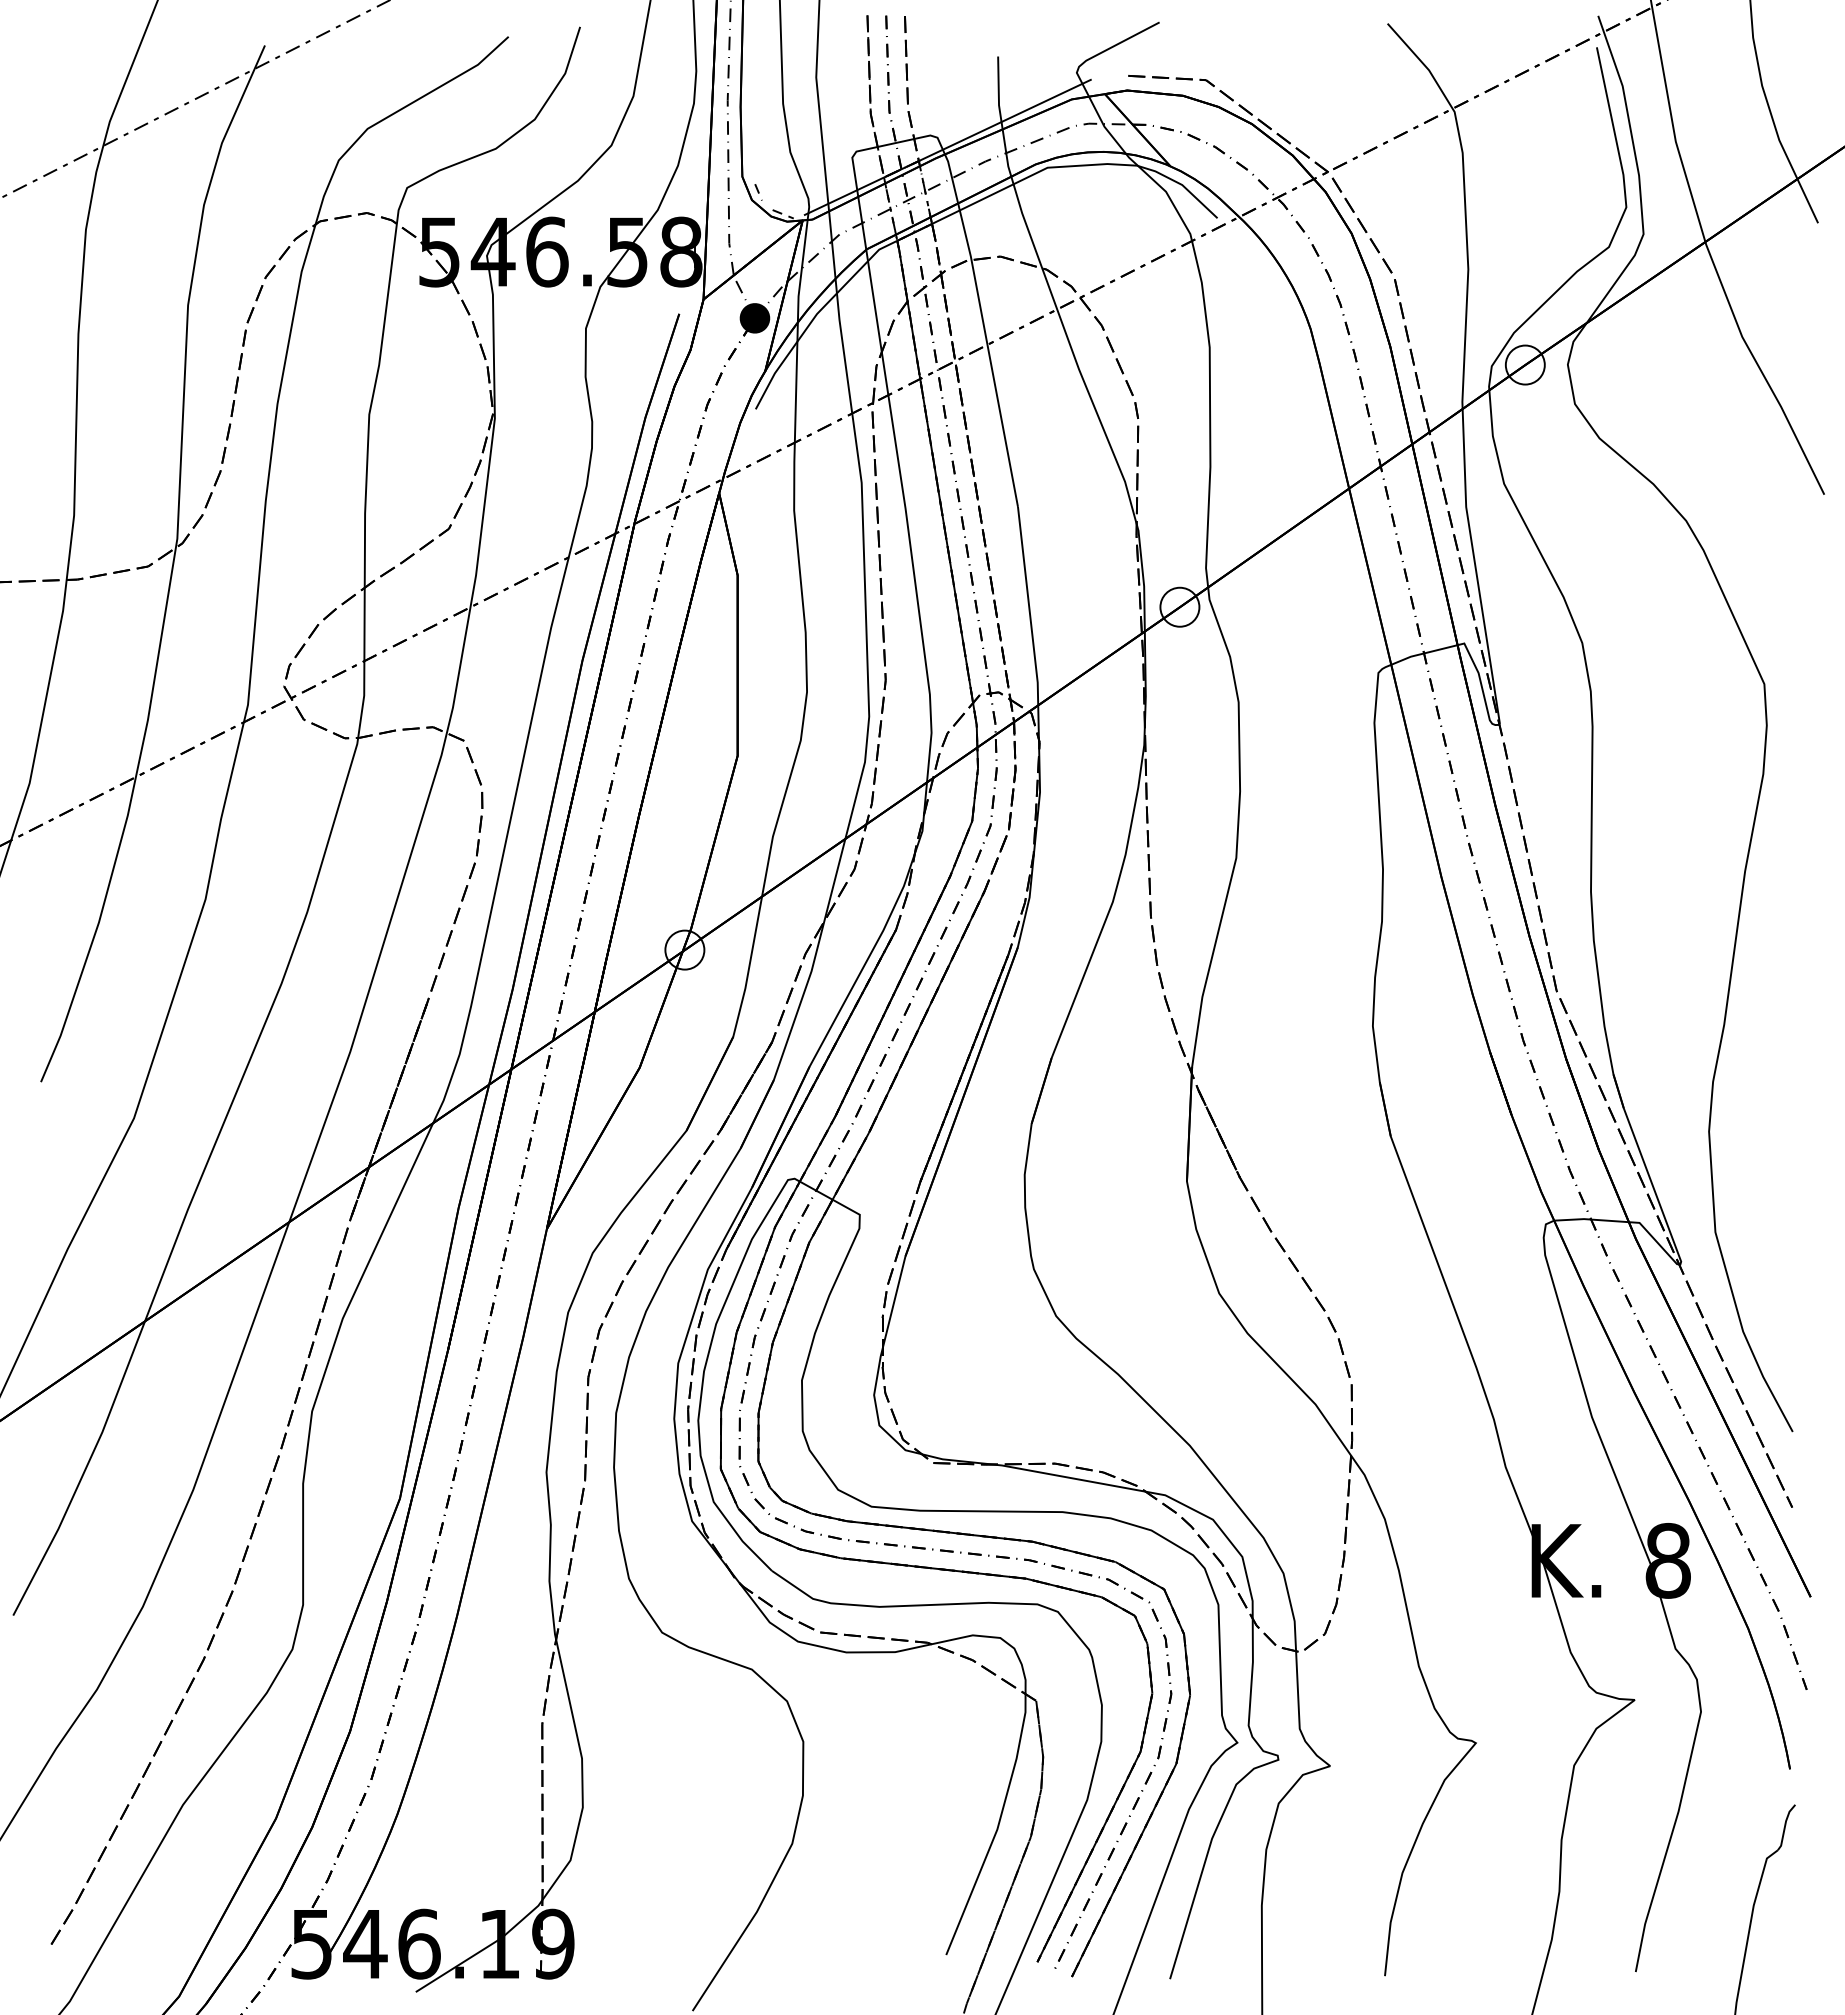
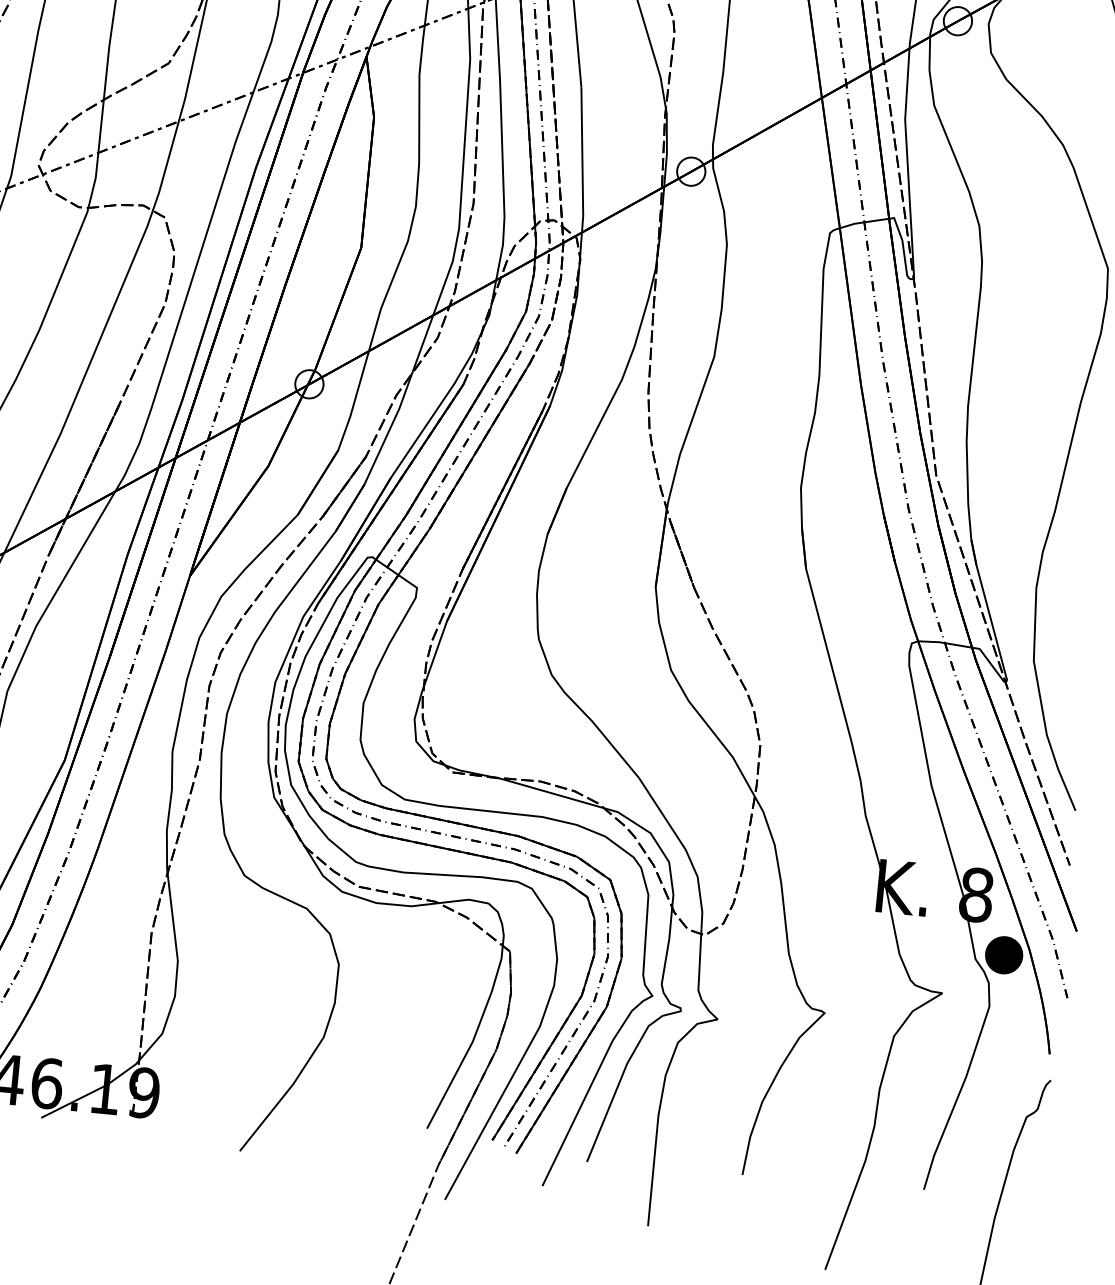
part: (1714, 1639) -> (1004, 955), added

